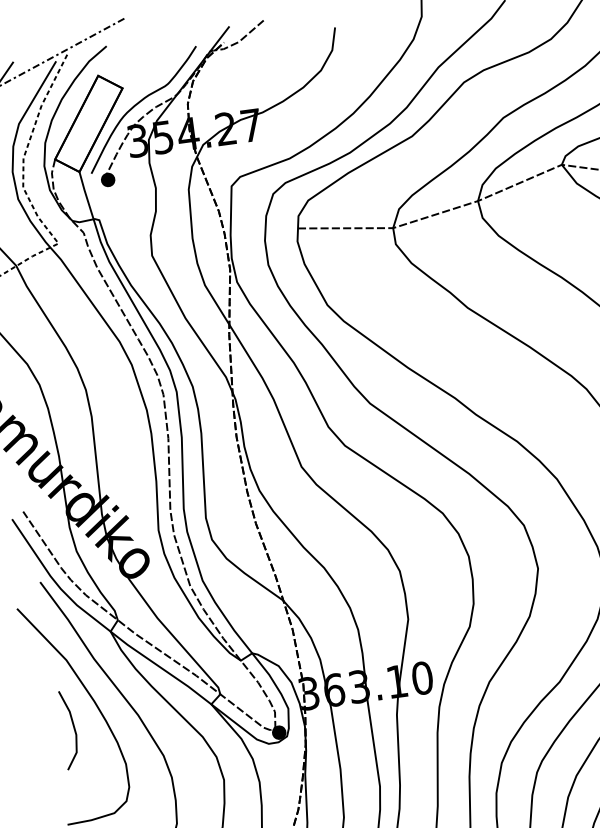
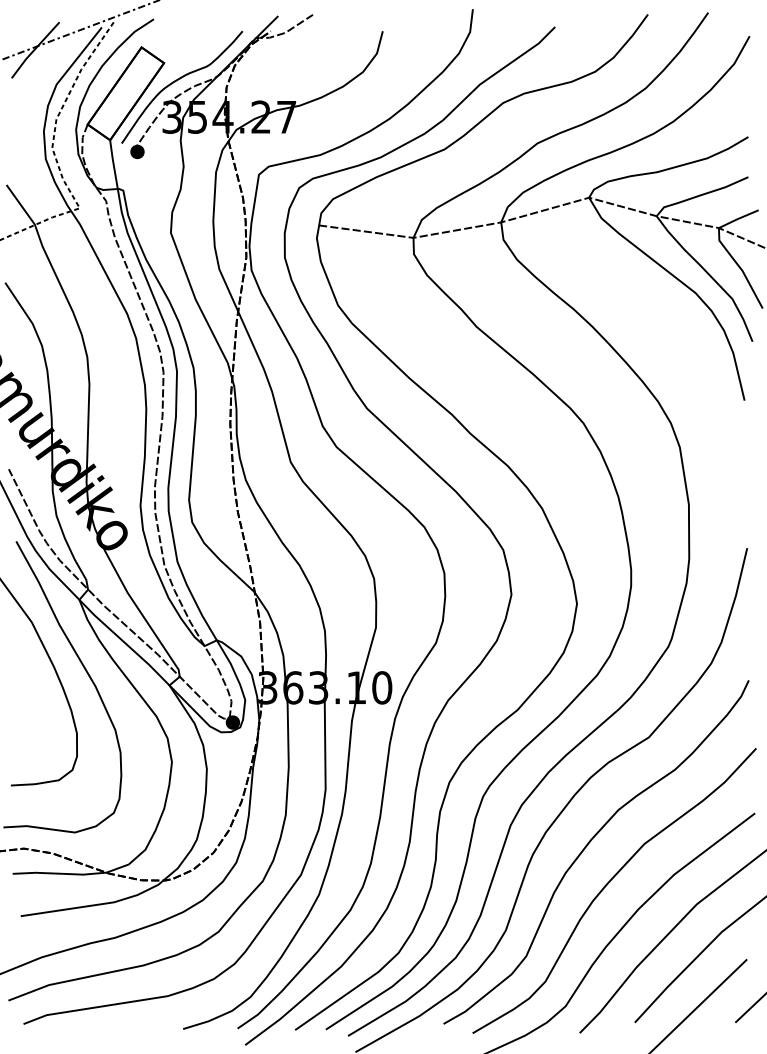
line: (73, 729) -> (29, 691), removed

